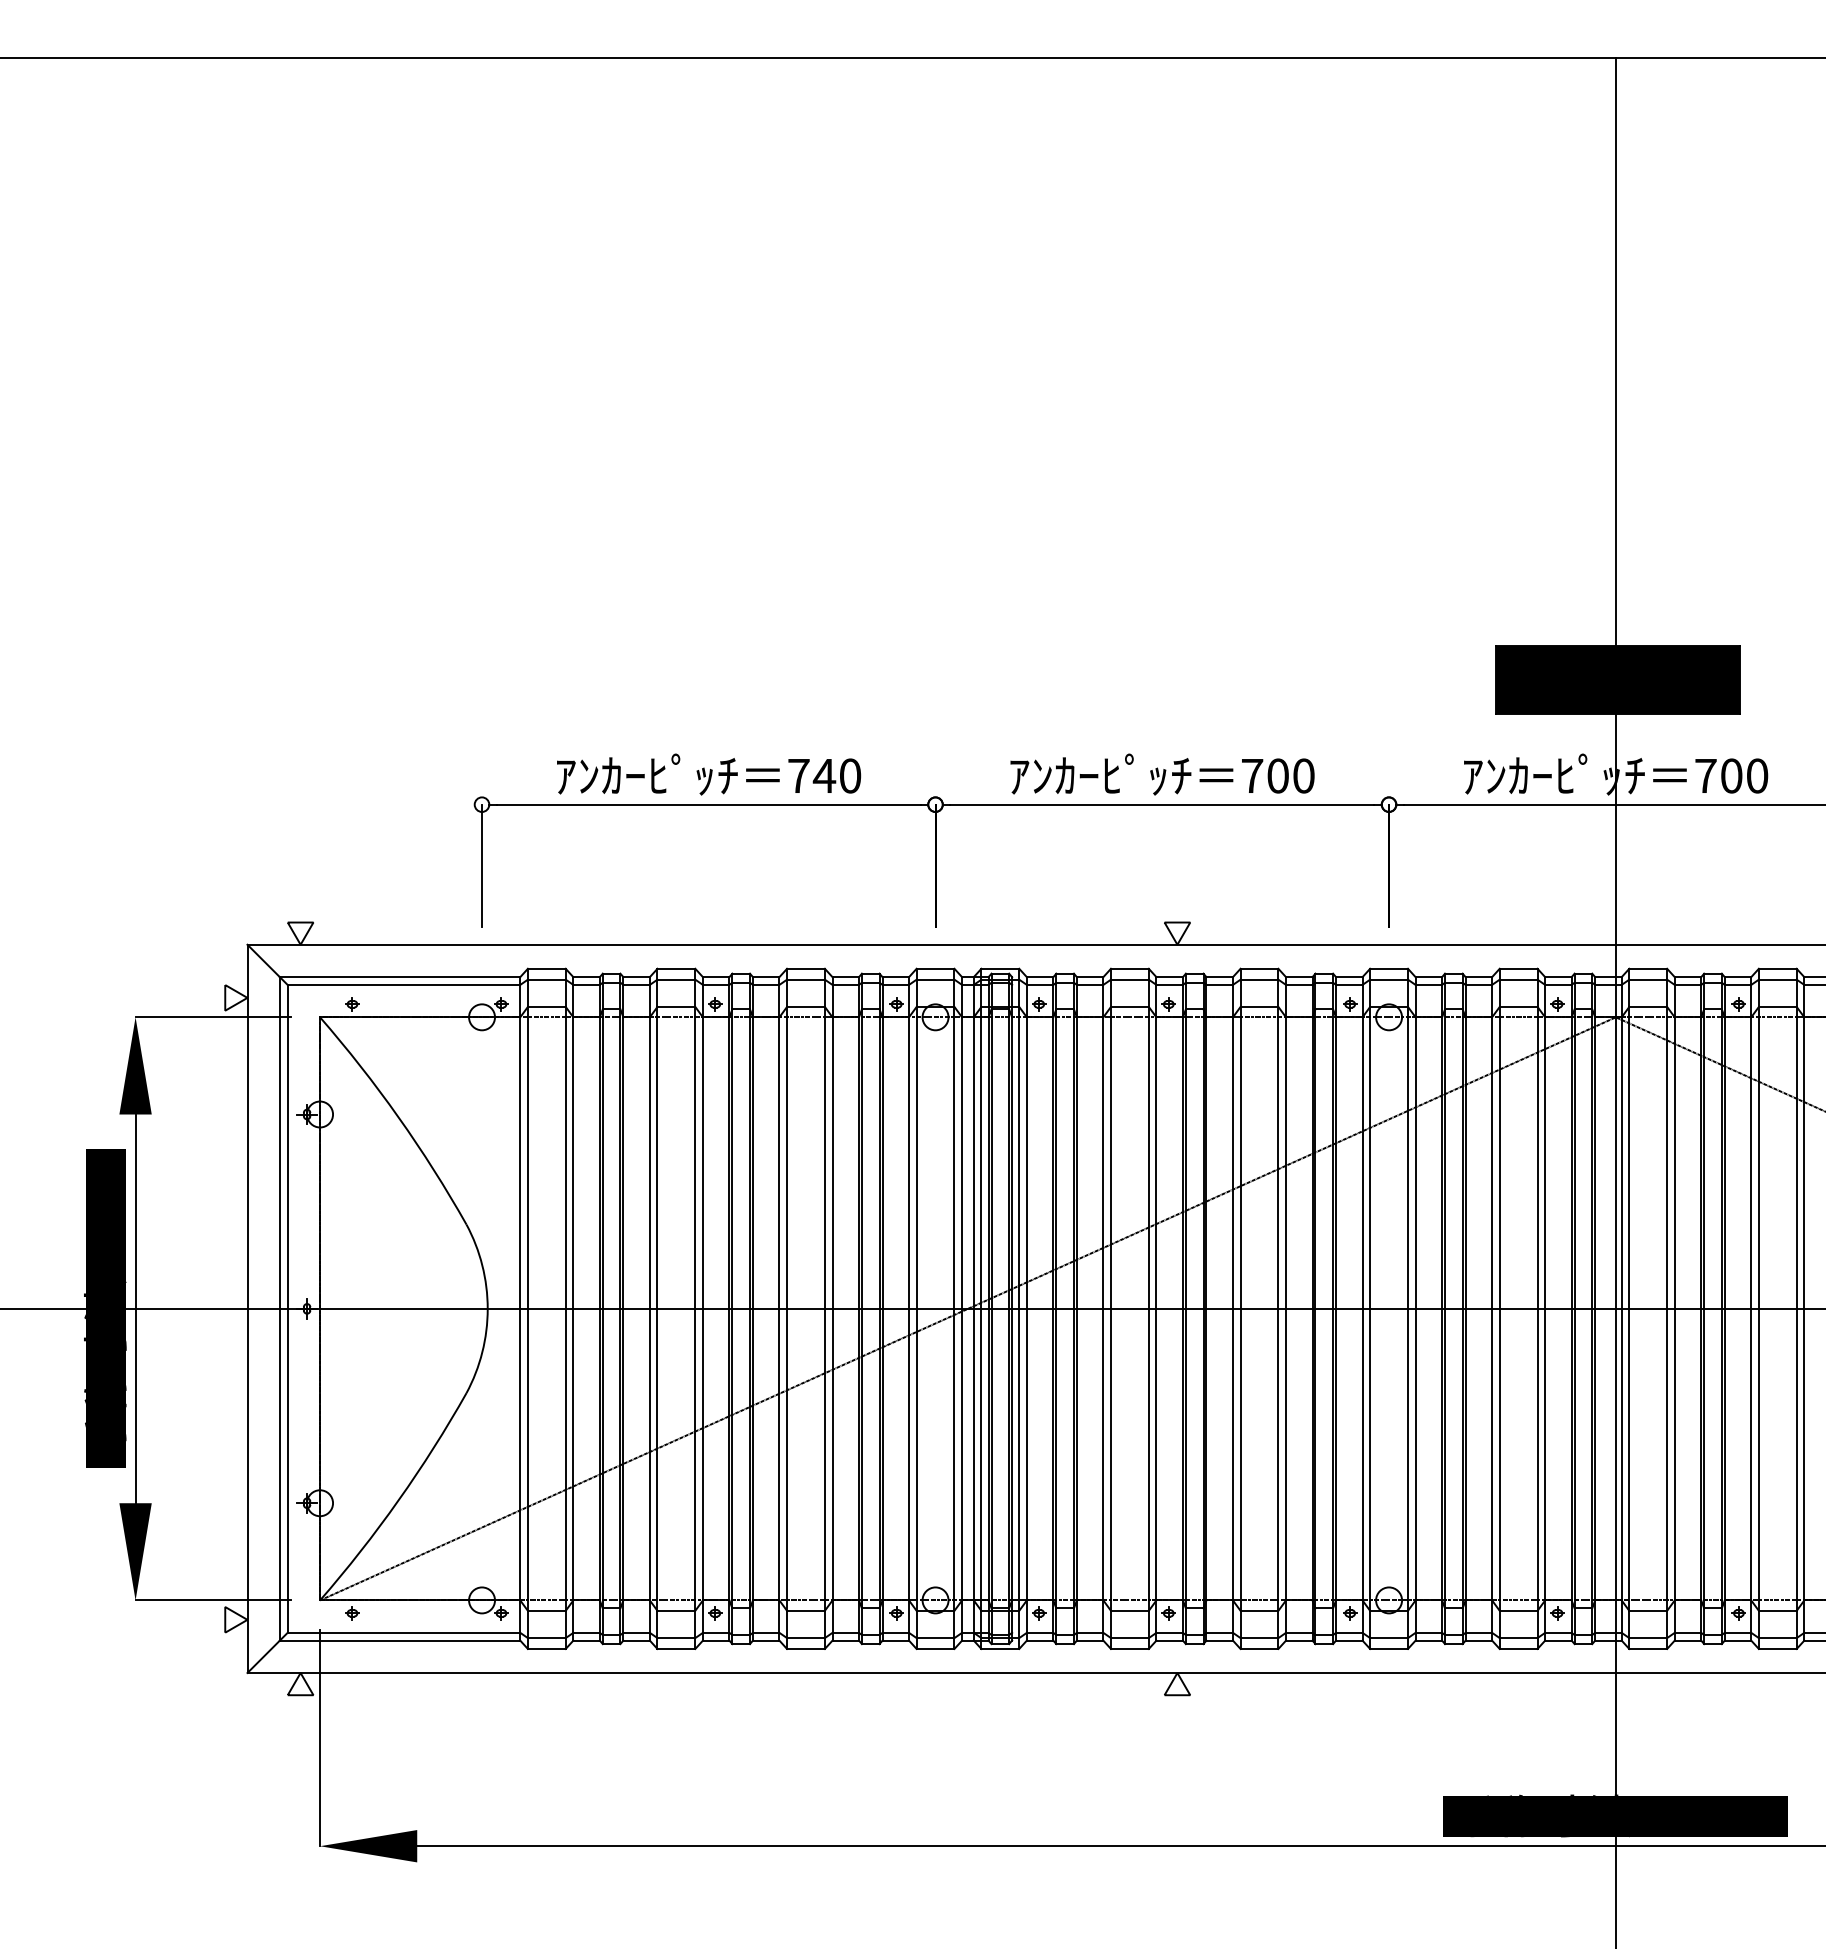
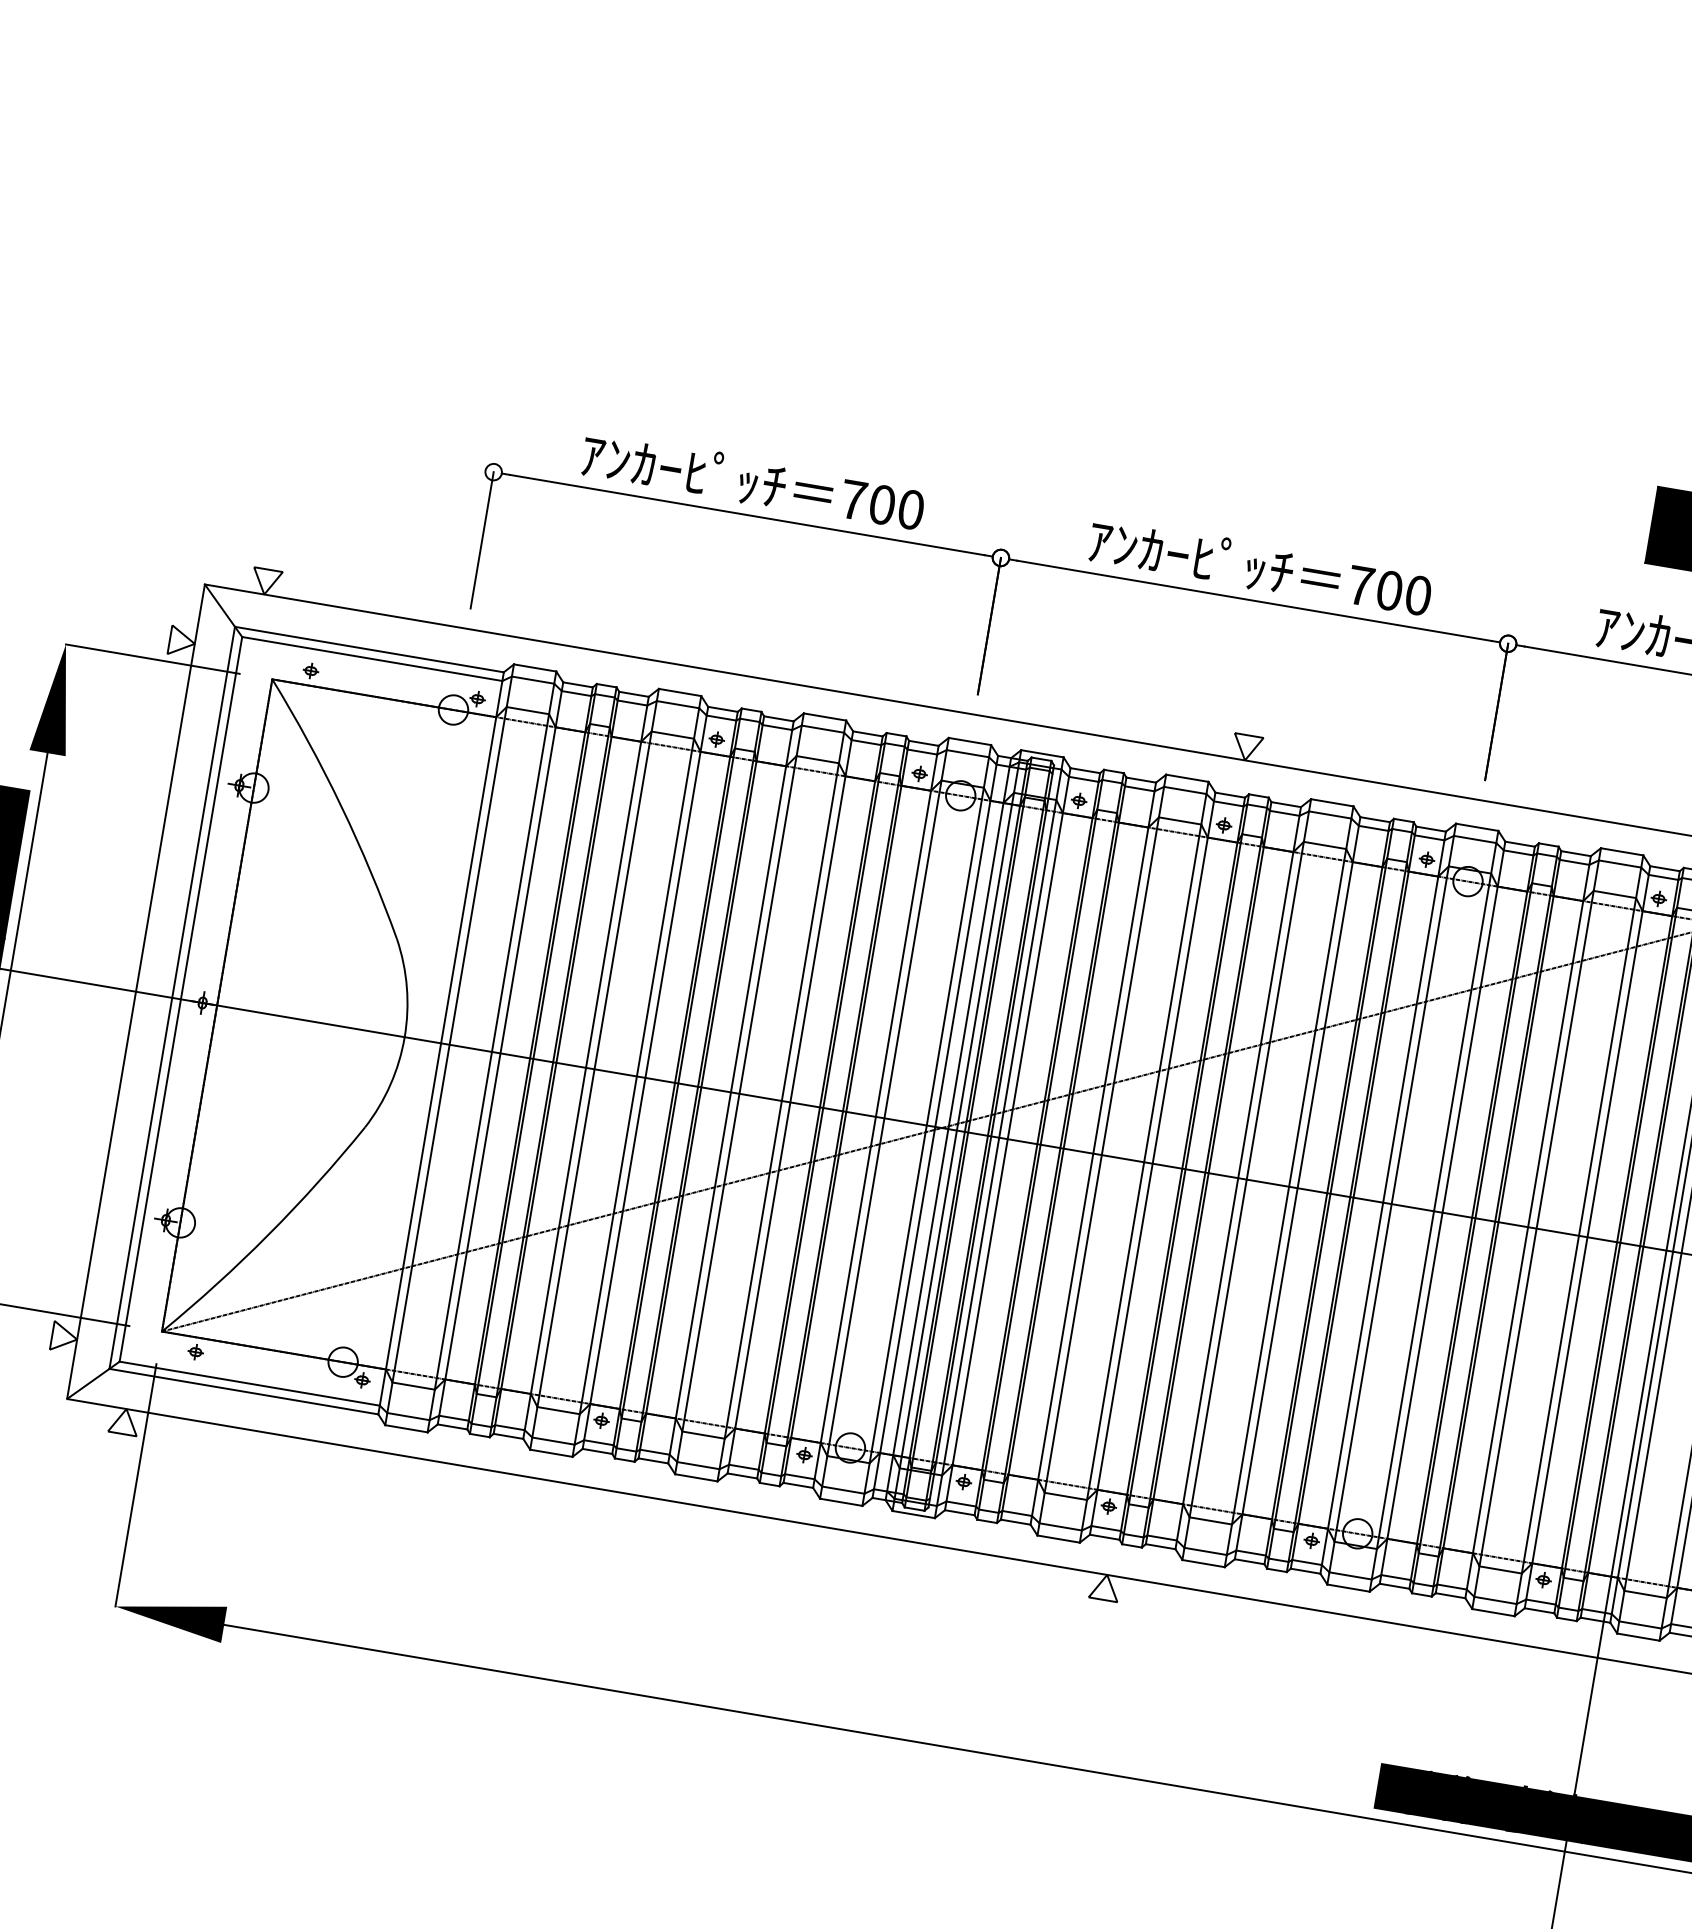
text: (824, 775) -> (882, 504), 740 -> 700

